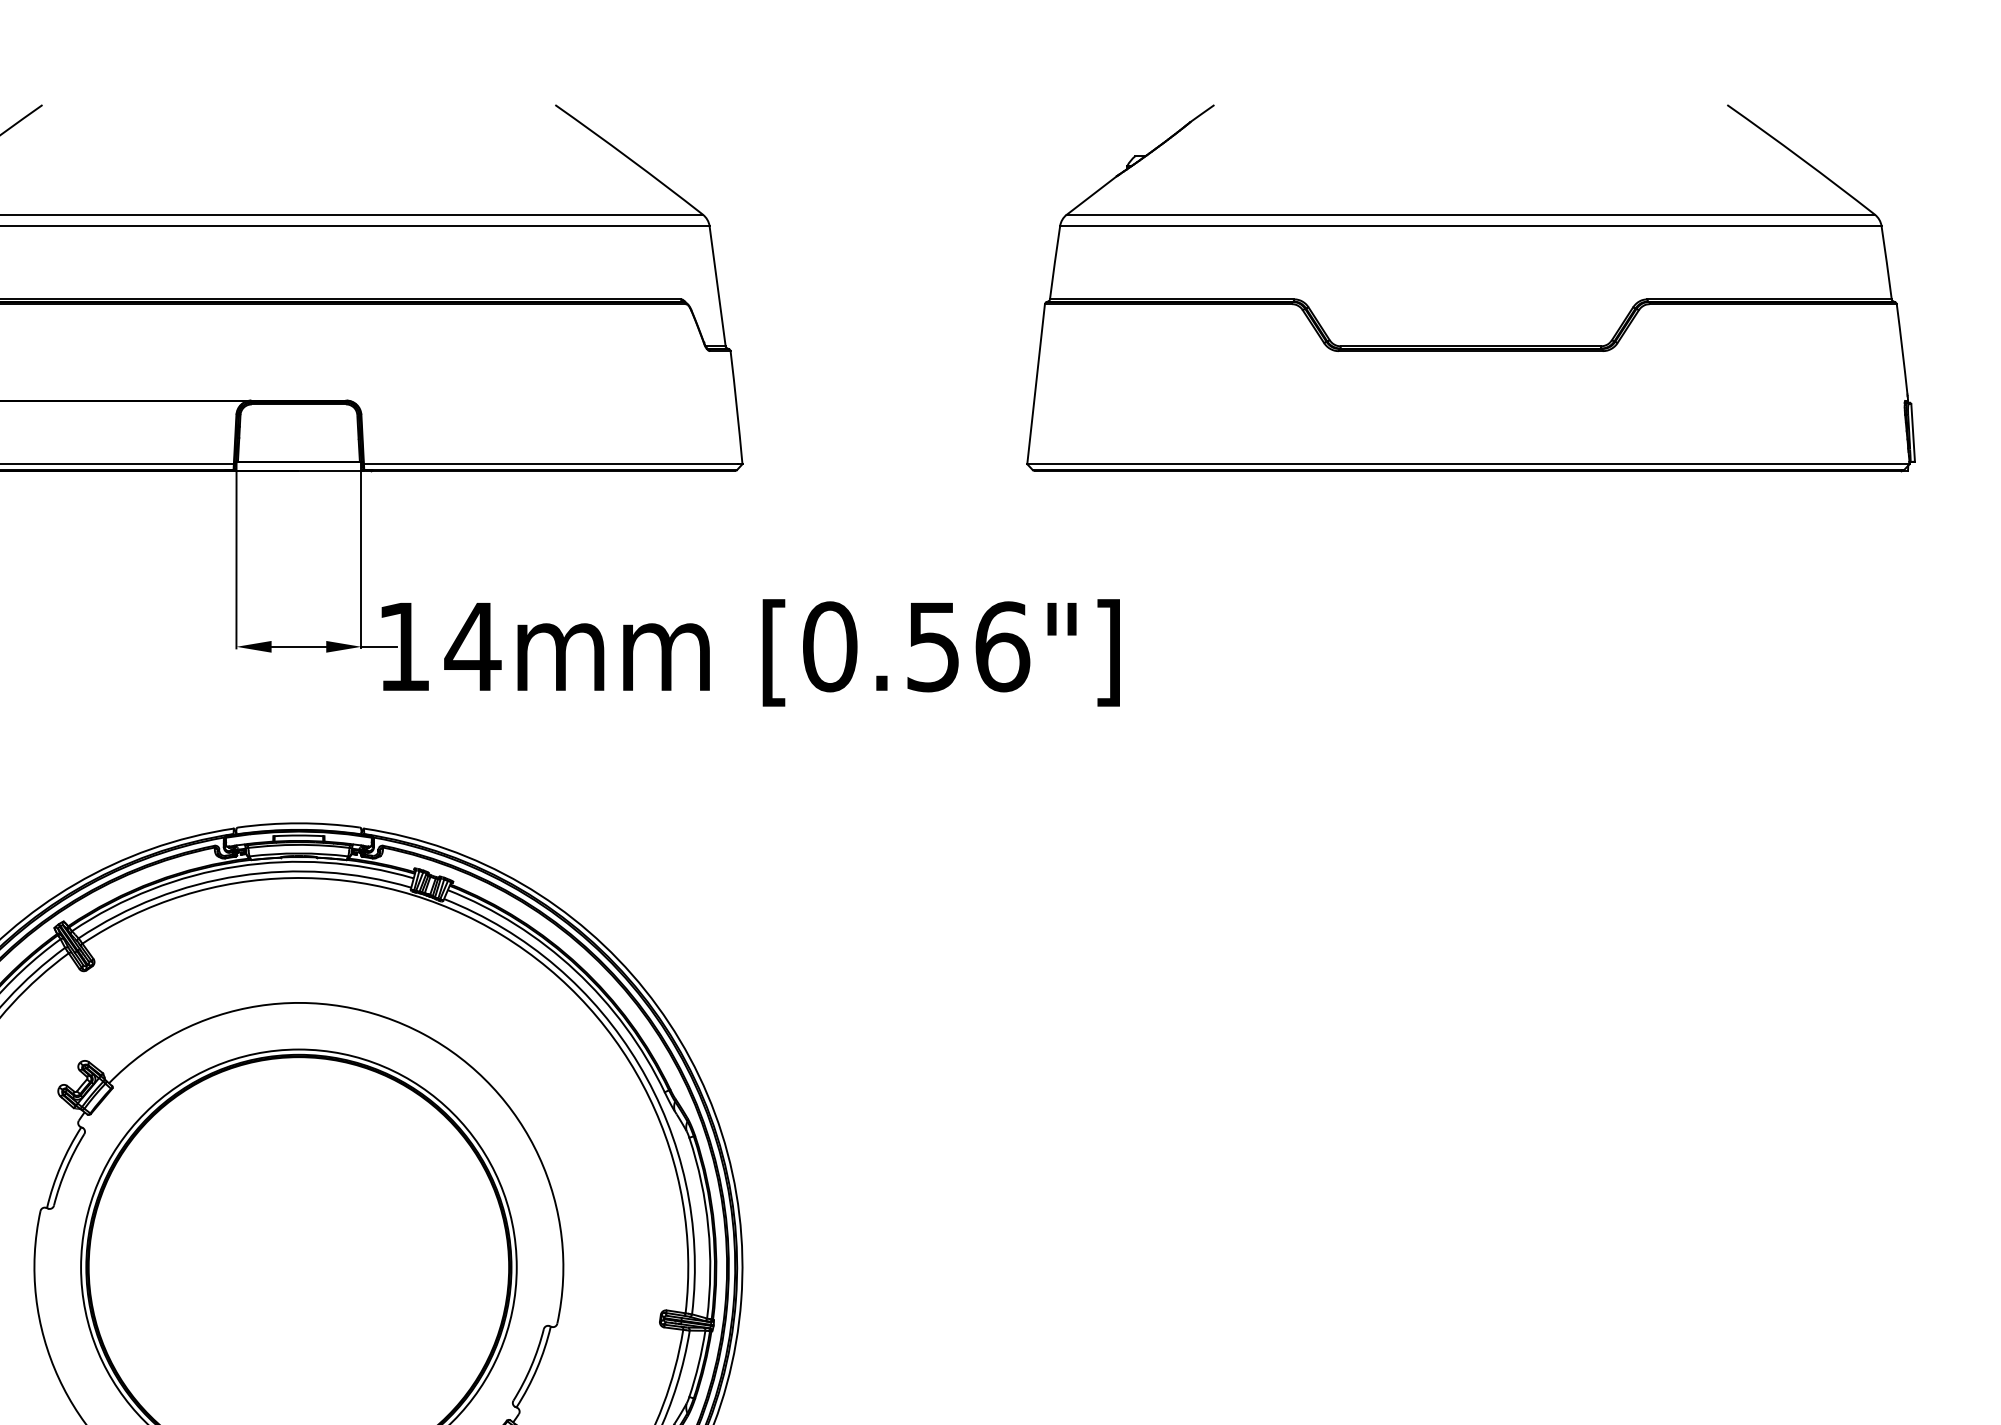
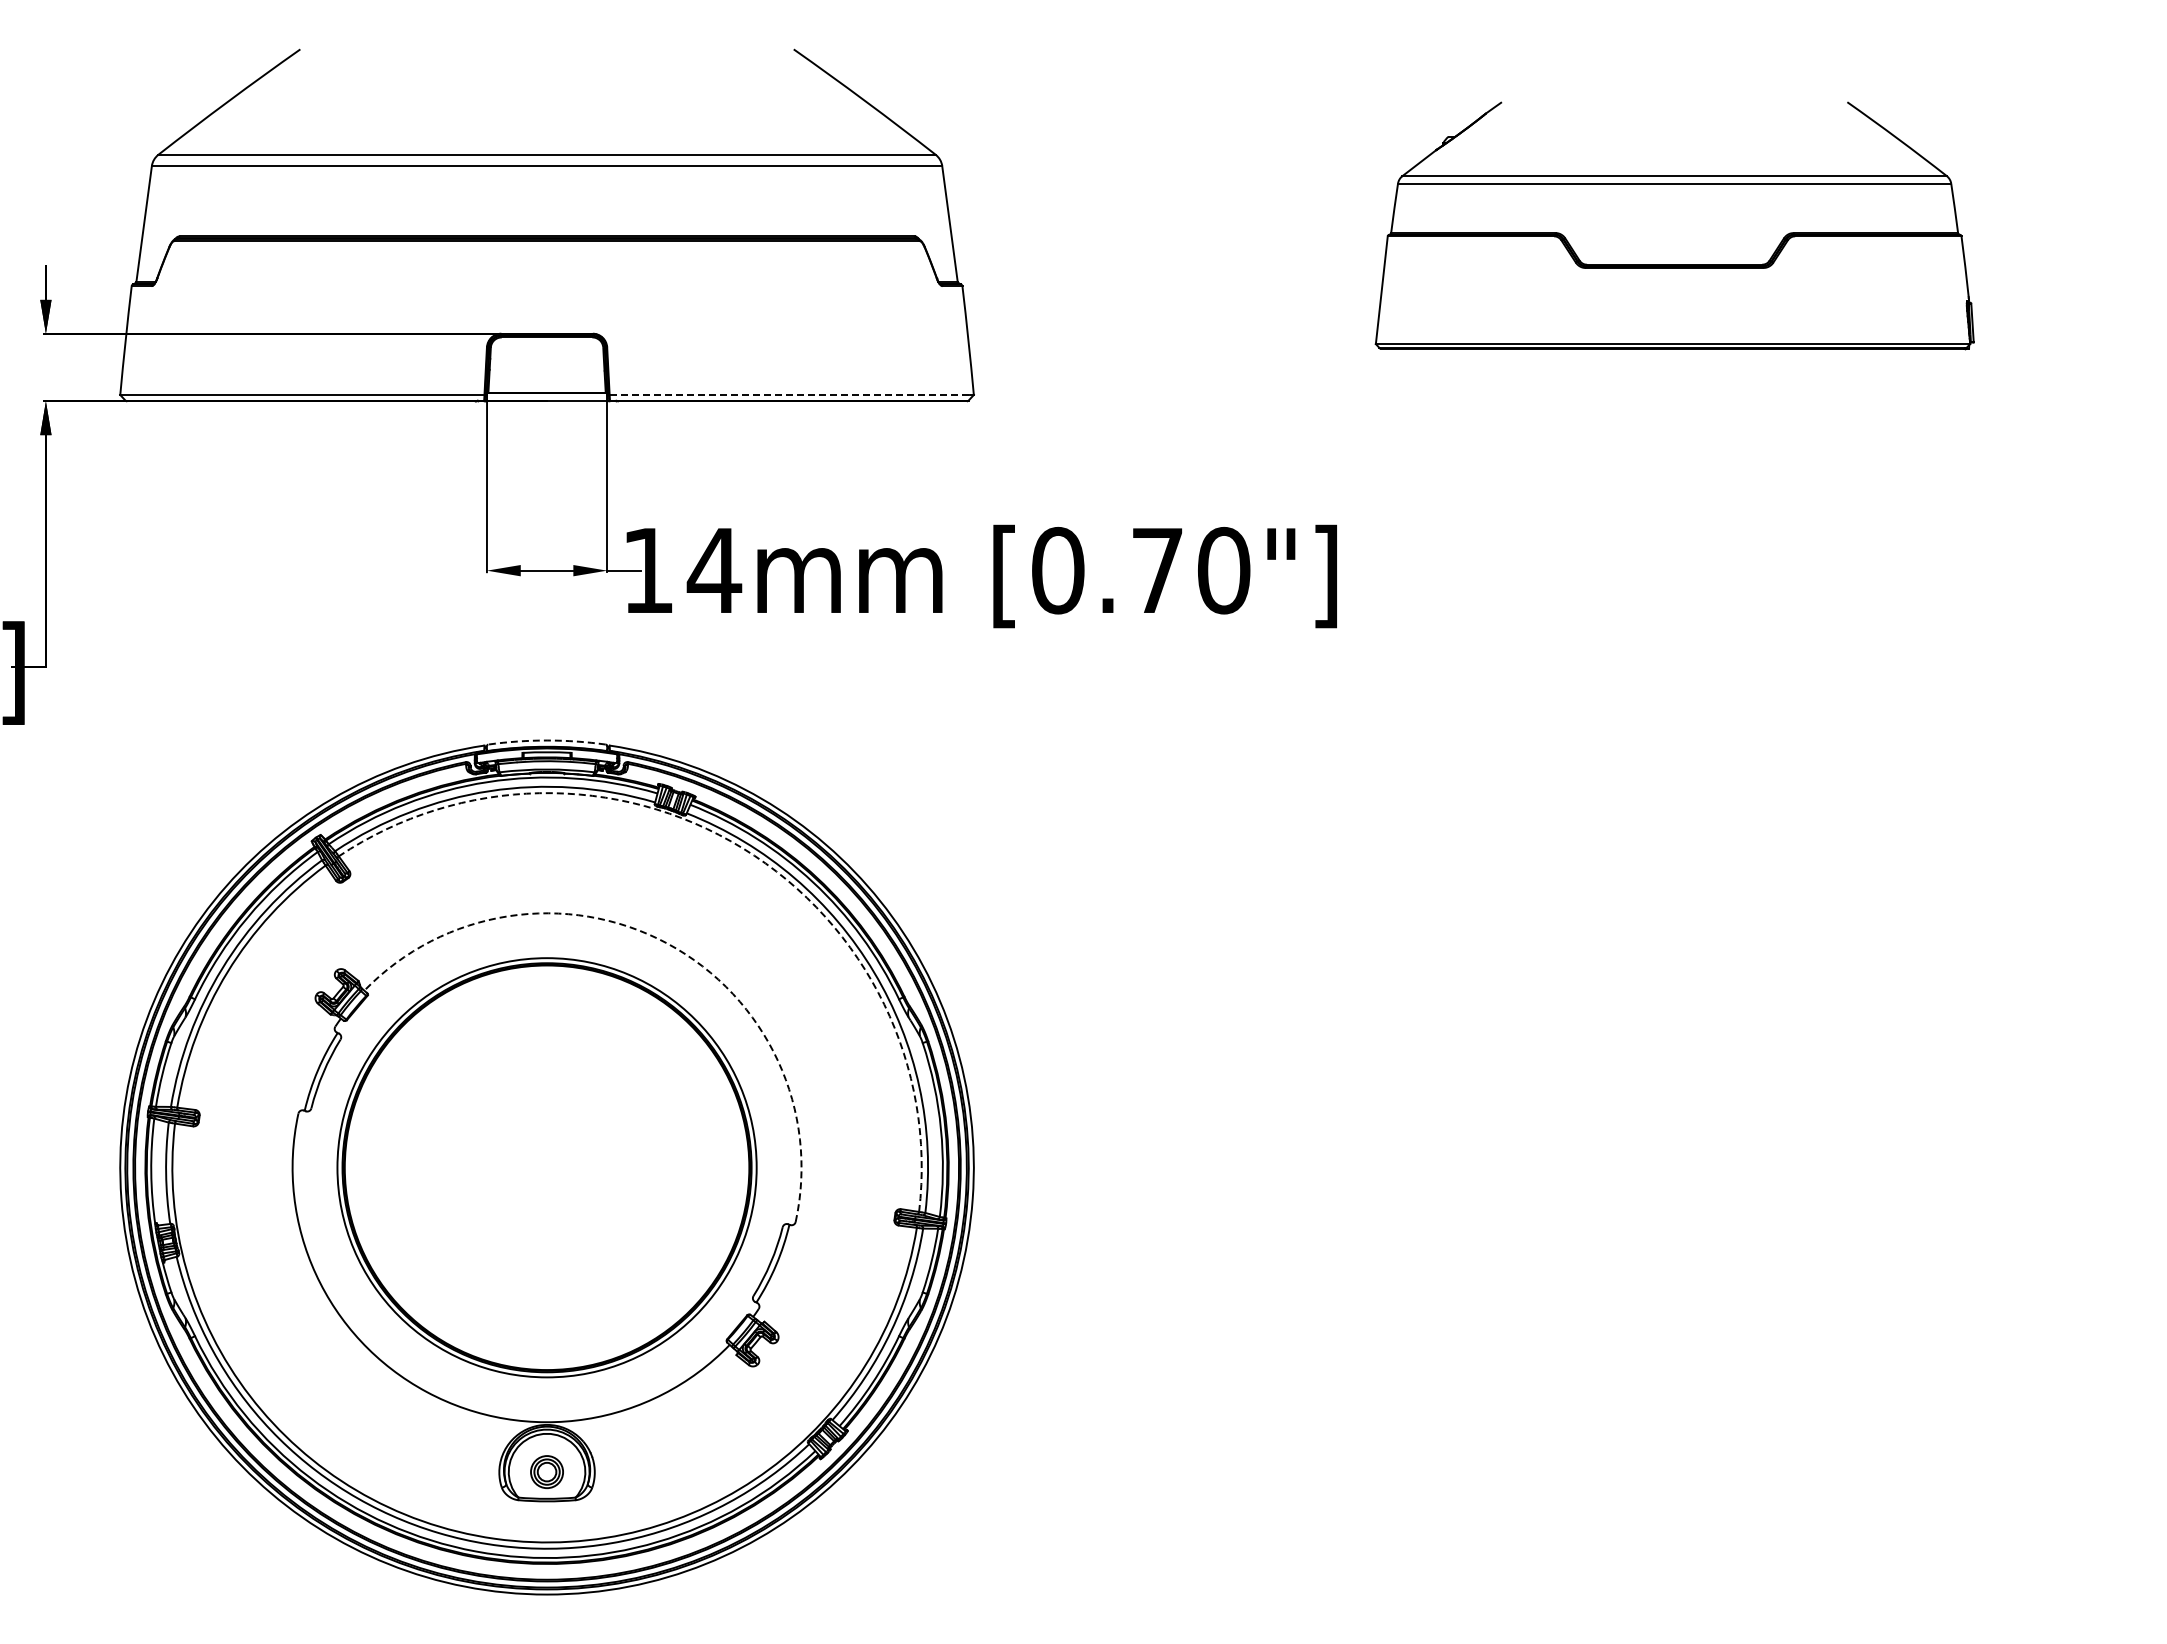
part: (1470, 288) -> (1674, 225), size x0.7
line: (550, 463) -> (789, 394), solid -> dashed
text: (968, 646) -> (1191, 570), [0.56"] -> [0.70"]
arc: (299, 823) -> (547, 740), solid -> dashed
arc: (502, 935) -> (742, 848), solid -> dashed
arc: (424, 1034) -> (667, 943), solid -> dashed

